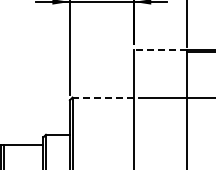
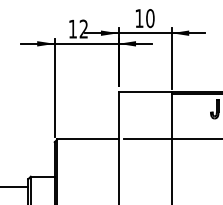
line: (160, 49) -> (145, 91), dashed -> solid
line: (102, 97) -> (87, 139), dashed -> solid

